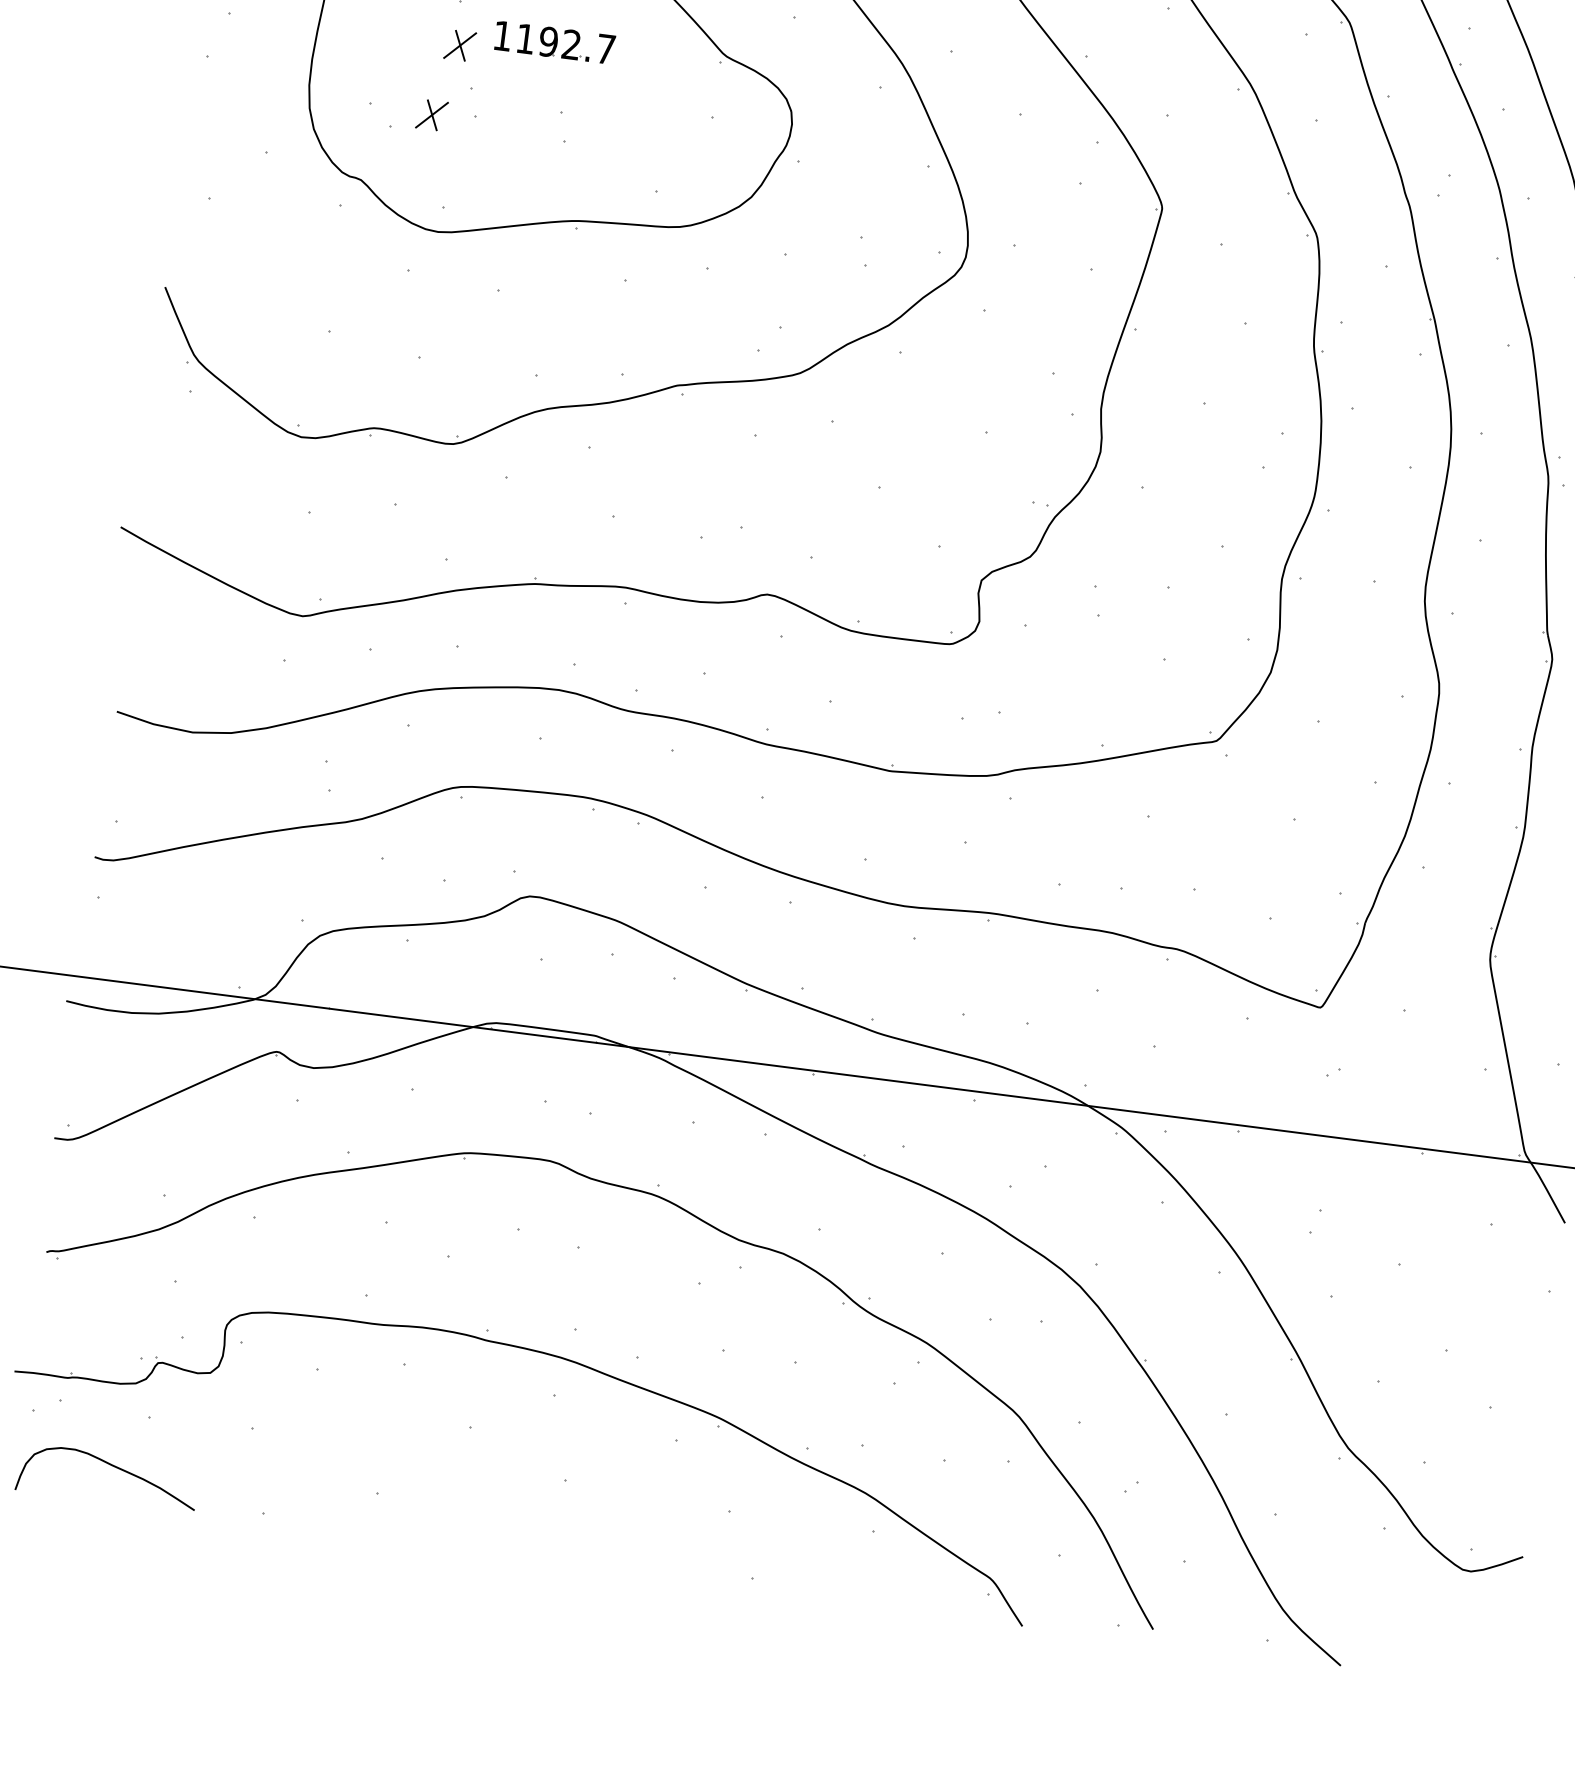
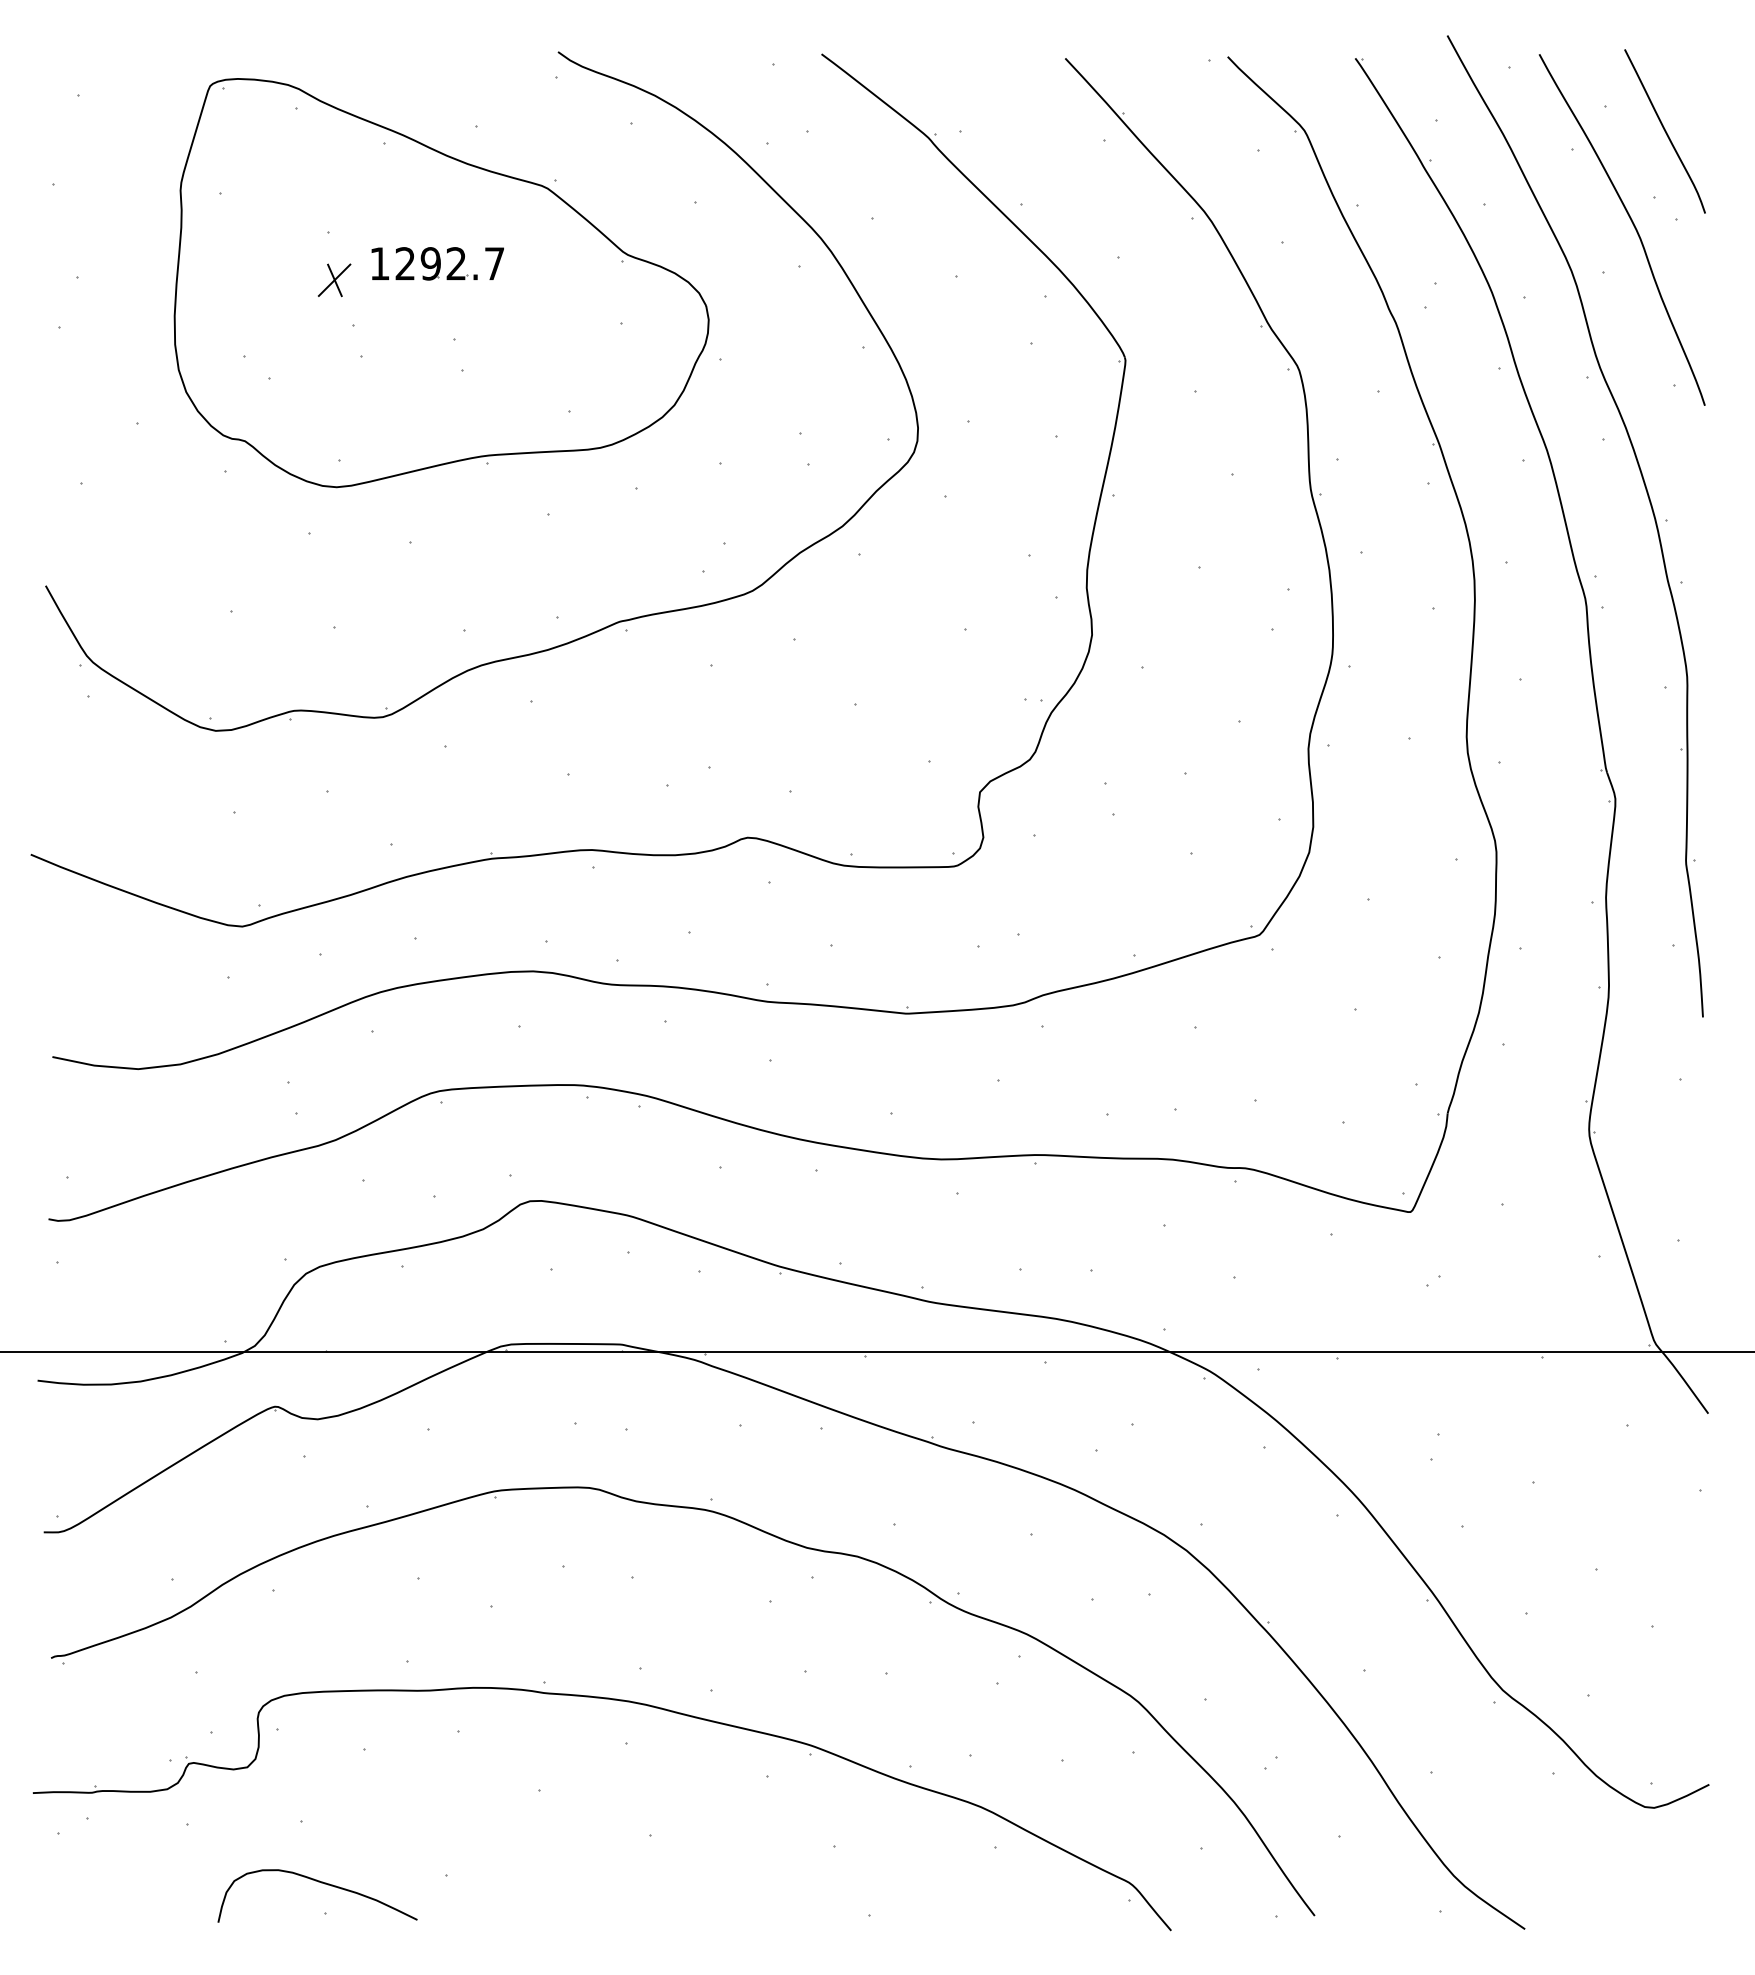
text: (524, 38) -> (404, 263), 1192.7 -> 1292.7
part: (431, 115) -> (313, 360), removed
curve: (112, 1466) -> (321, 1883), moved

